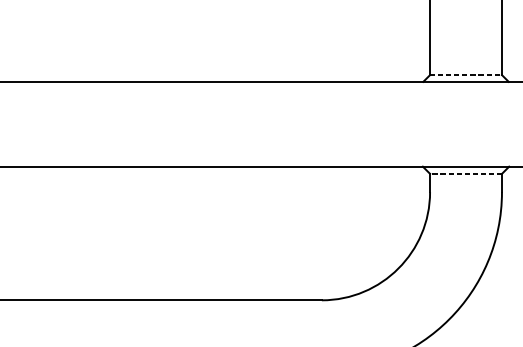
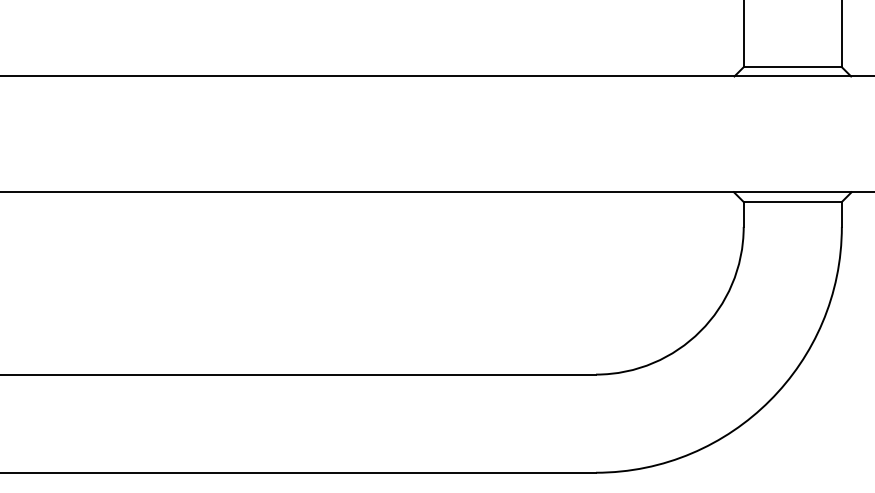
line: (466, 75) -> (793, 67), dashed -> solid
line: (465, 174) -> (792, 202), dashed -> solid

